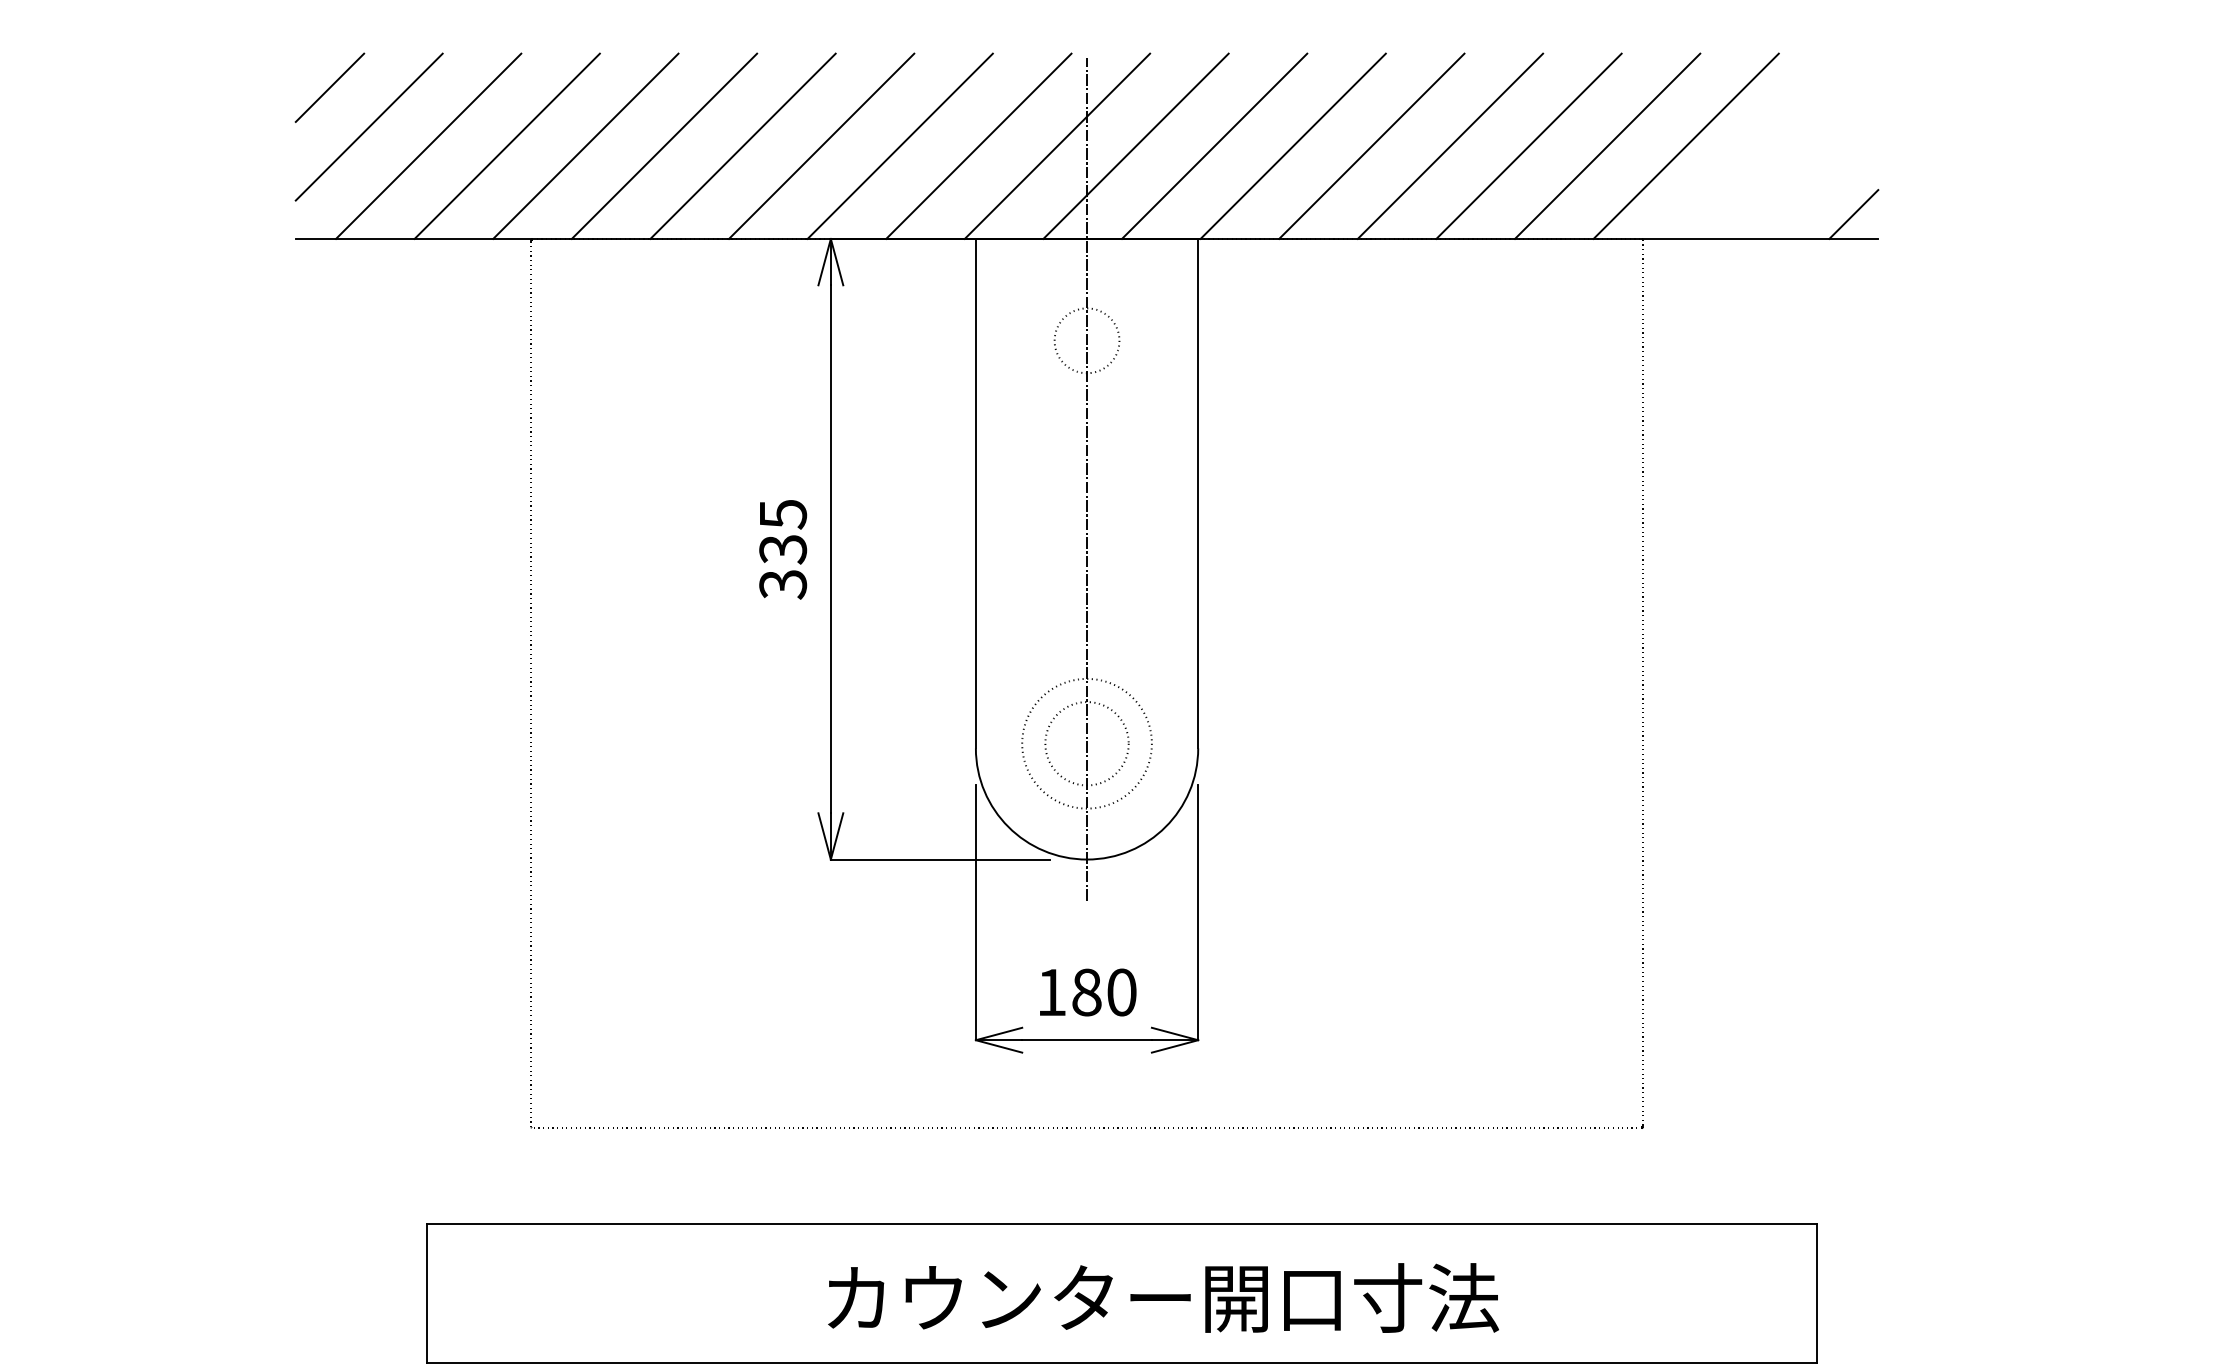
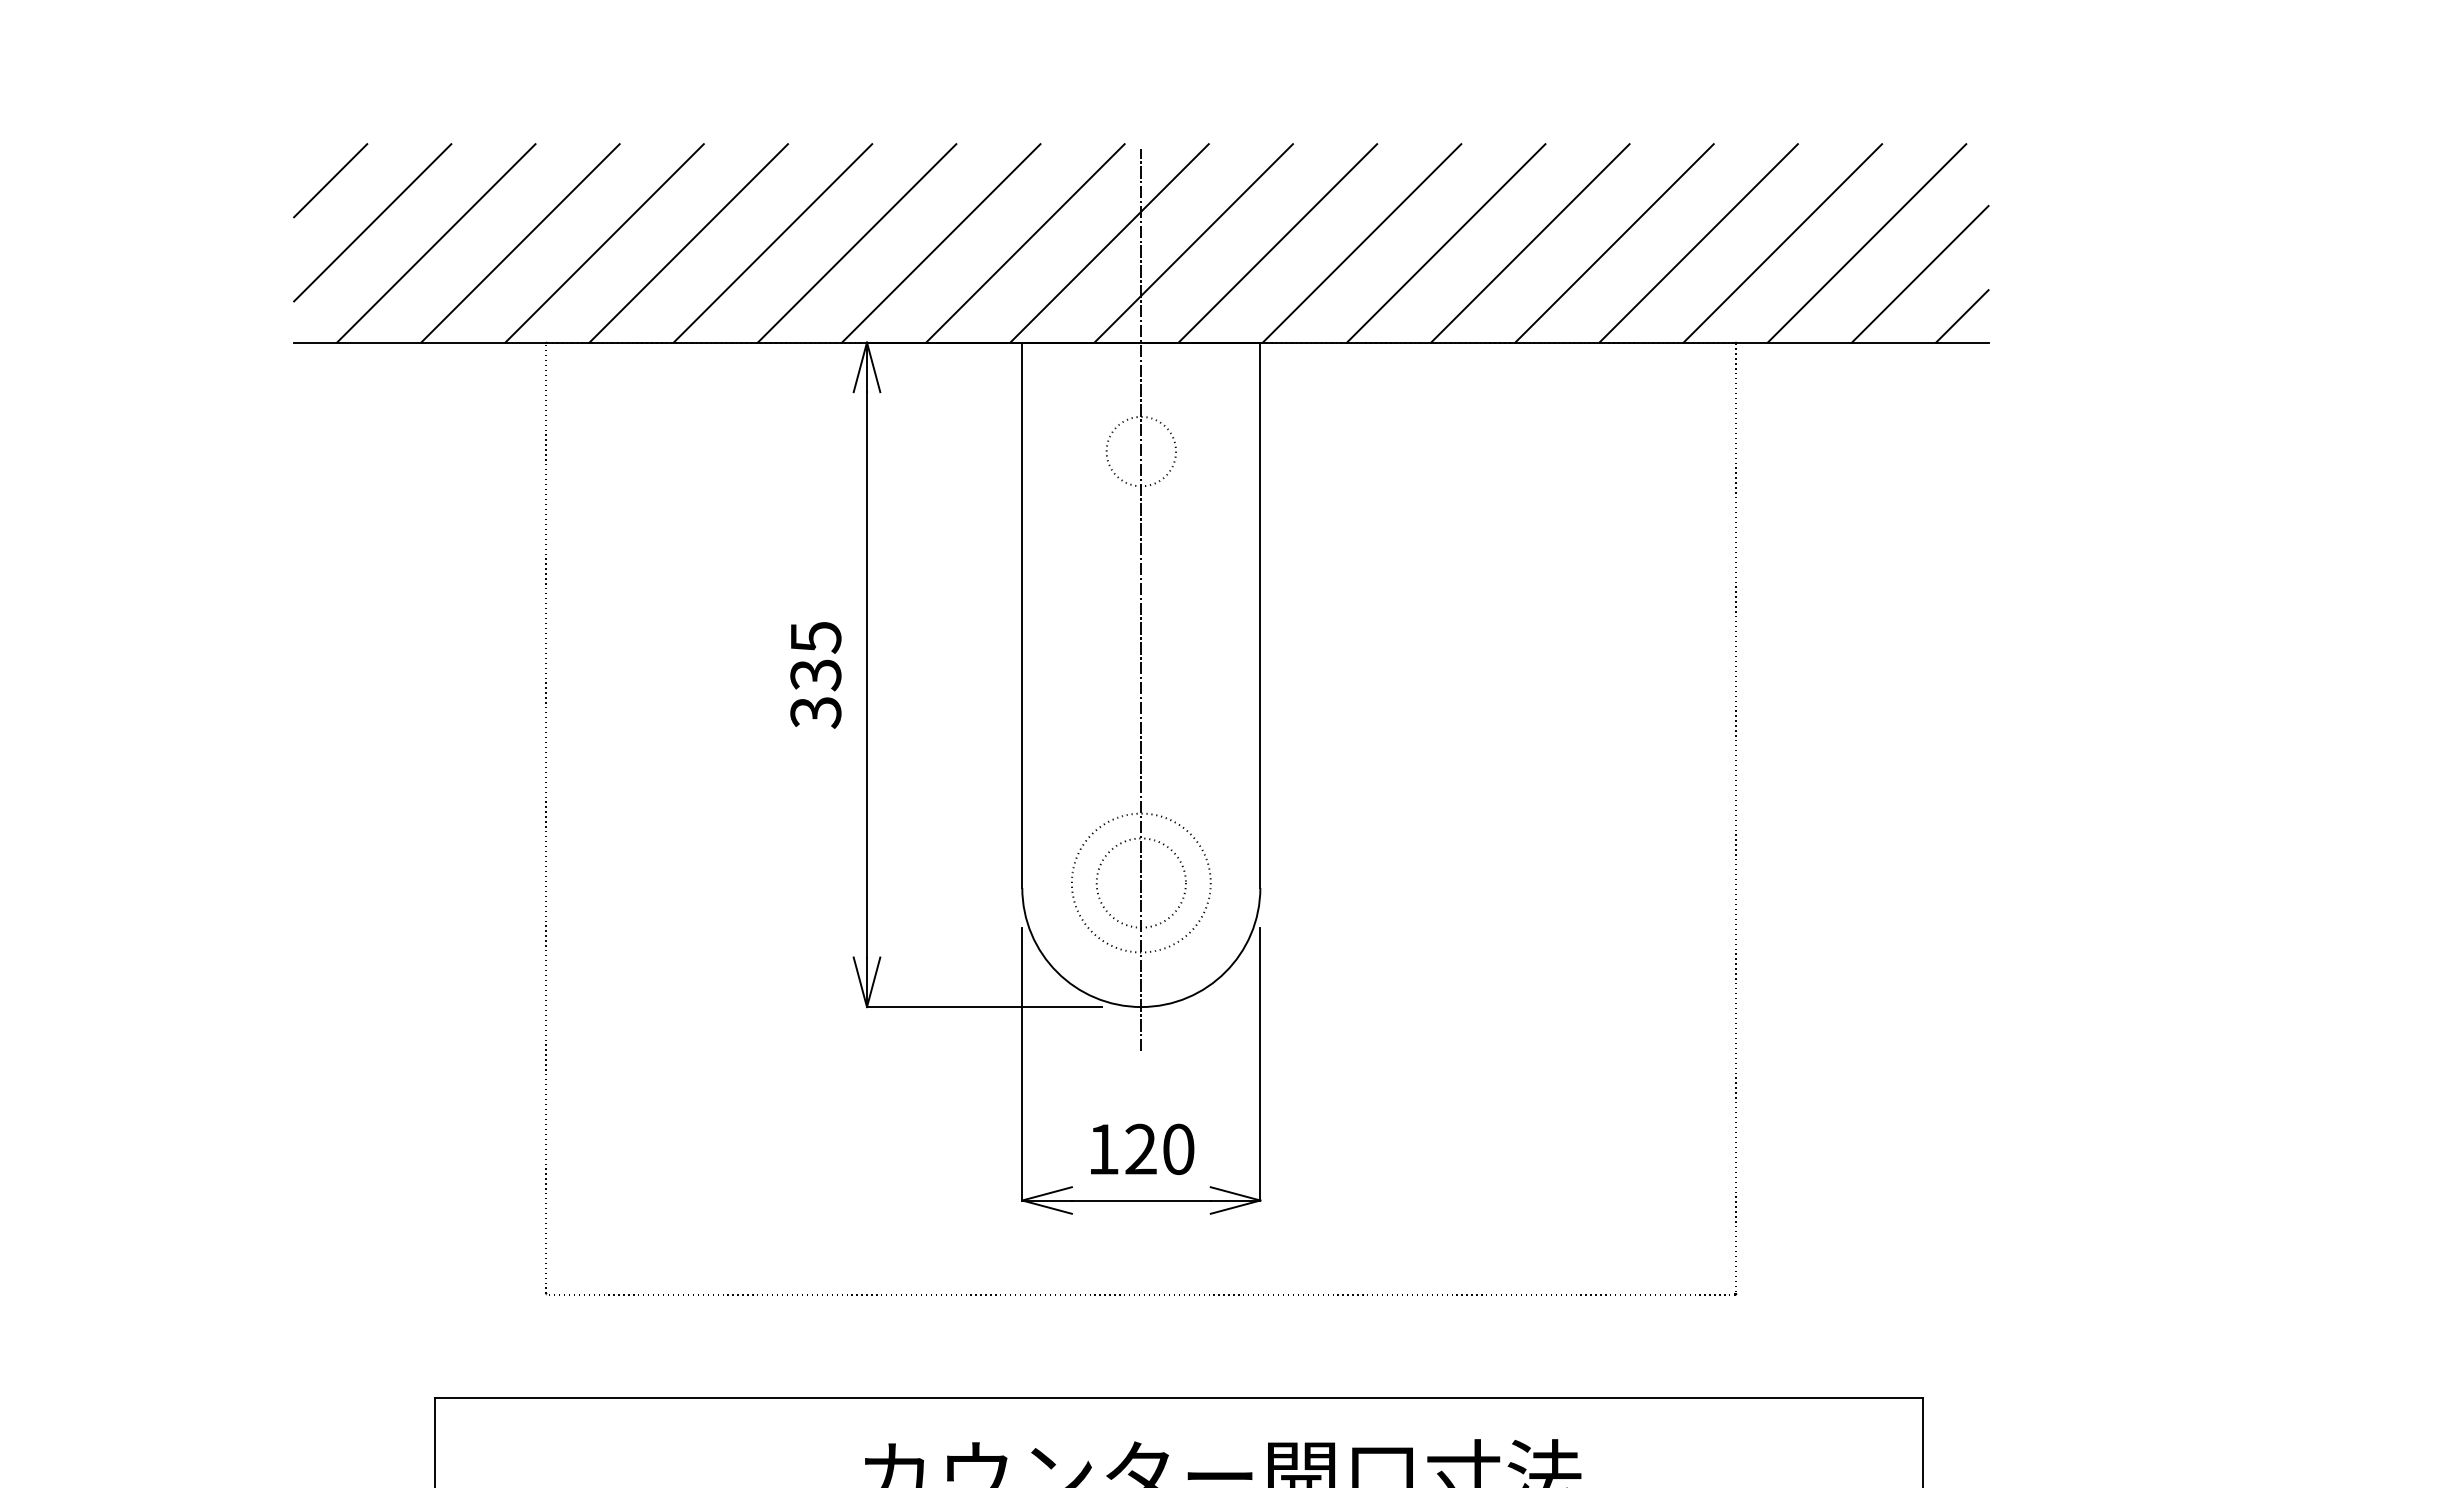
line: (1764, 146) -> (1866, 243), added
line: (1814, 174) -> (1920, 273), added
text: (1086, 992) -> (1140, 1149), 180 -> 120

